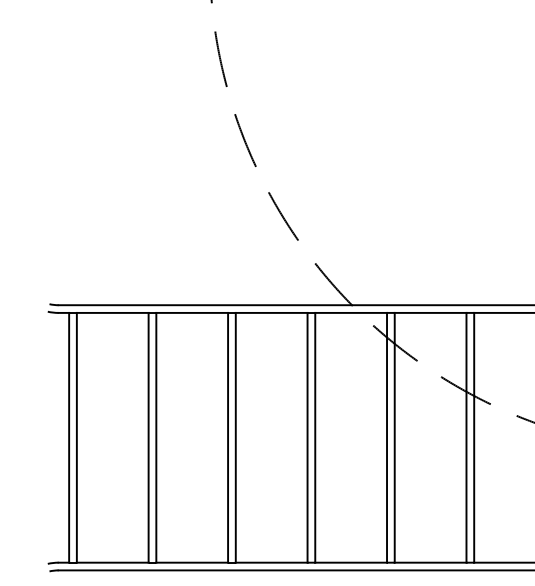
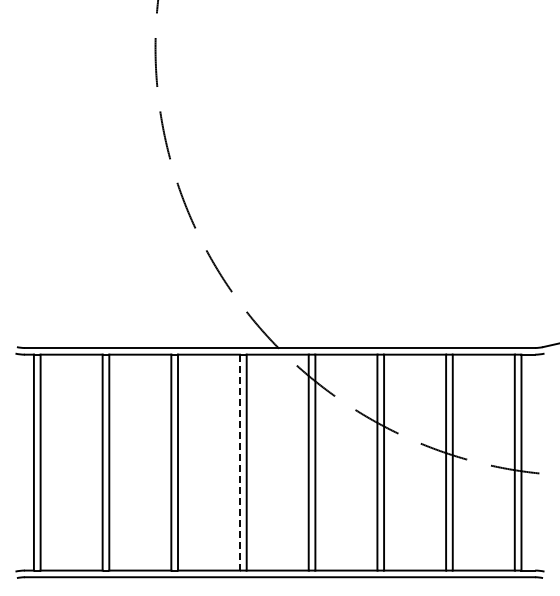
line: (308, 437) -> (240, 462), solid -> dashed

